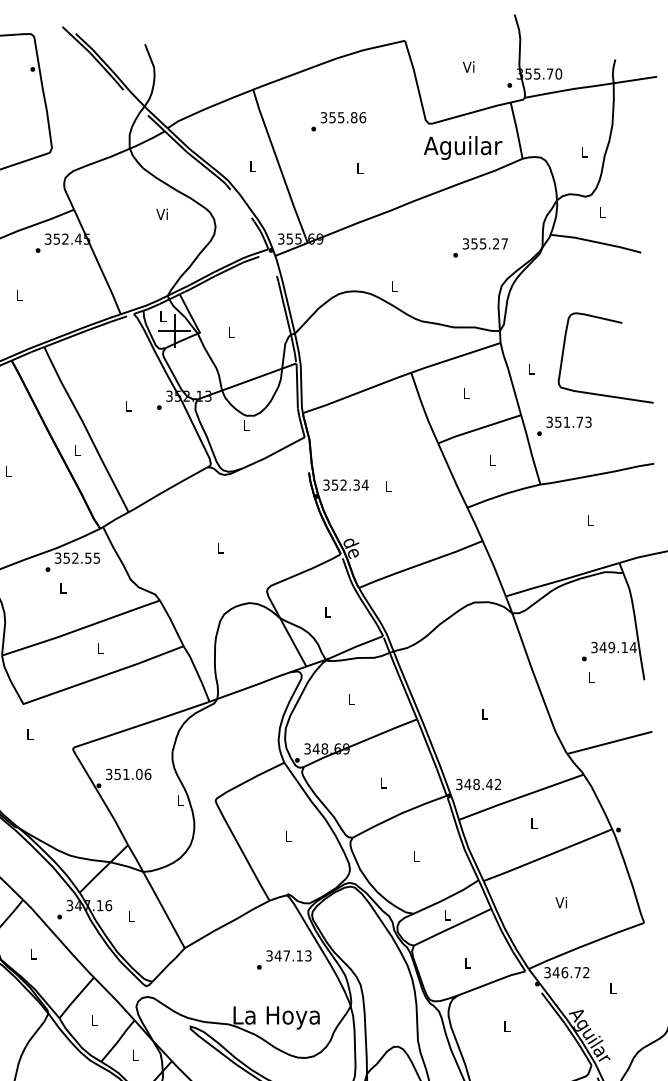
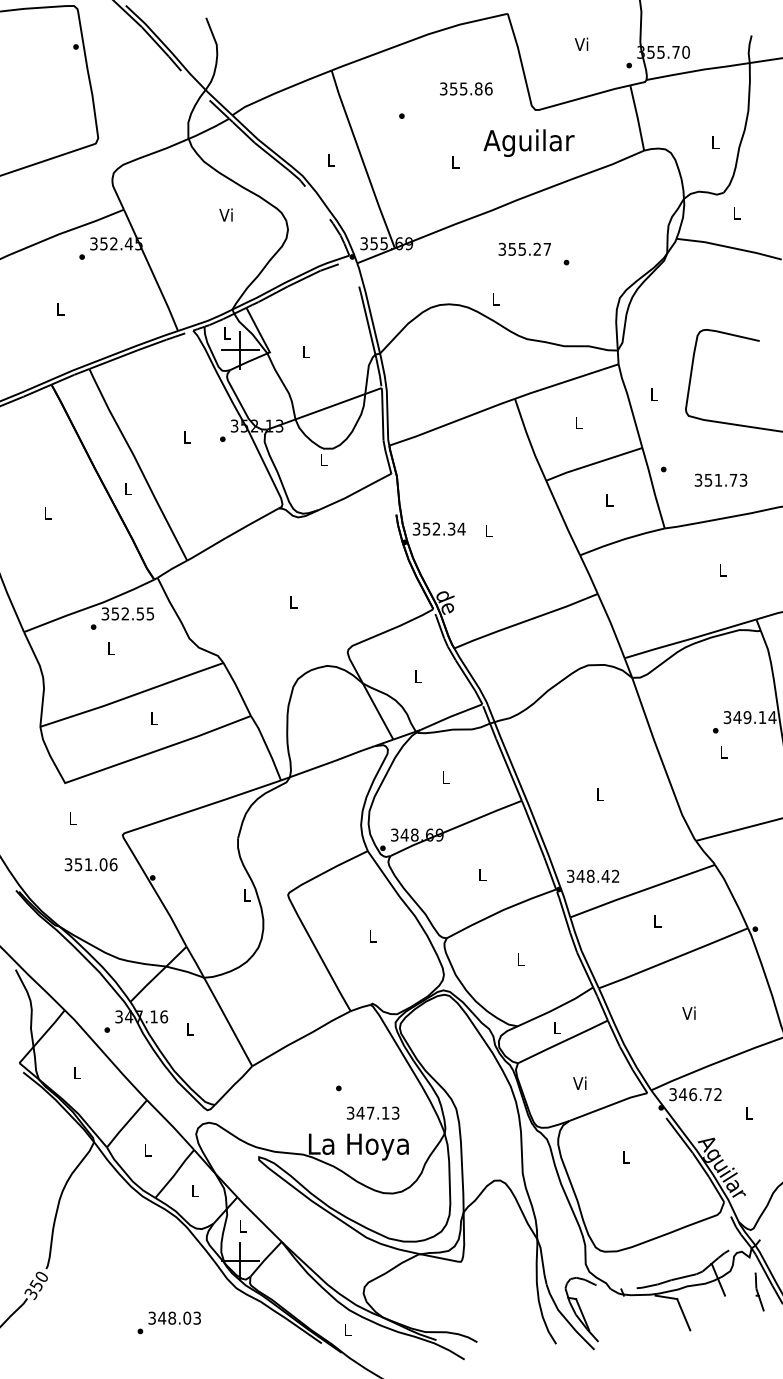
text: (343, 117) -> (466, 88), moved
text: (462, 147) -> (528, 142), moved
text: (485, 243) -> (524, 248), moved
text: (568, 421) -> (720, 479), moved
text: (128, 774) -> (90, 864), moved
text: (288, 955) -> (372, 1112), moved
text: (466, 962) -> (579, 1082), L -> Vi

